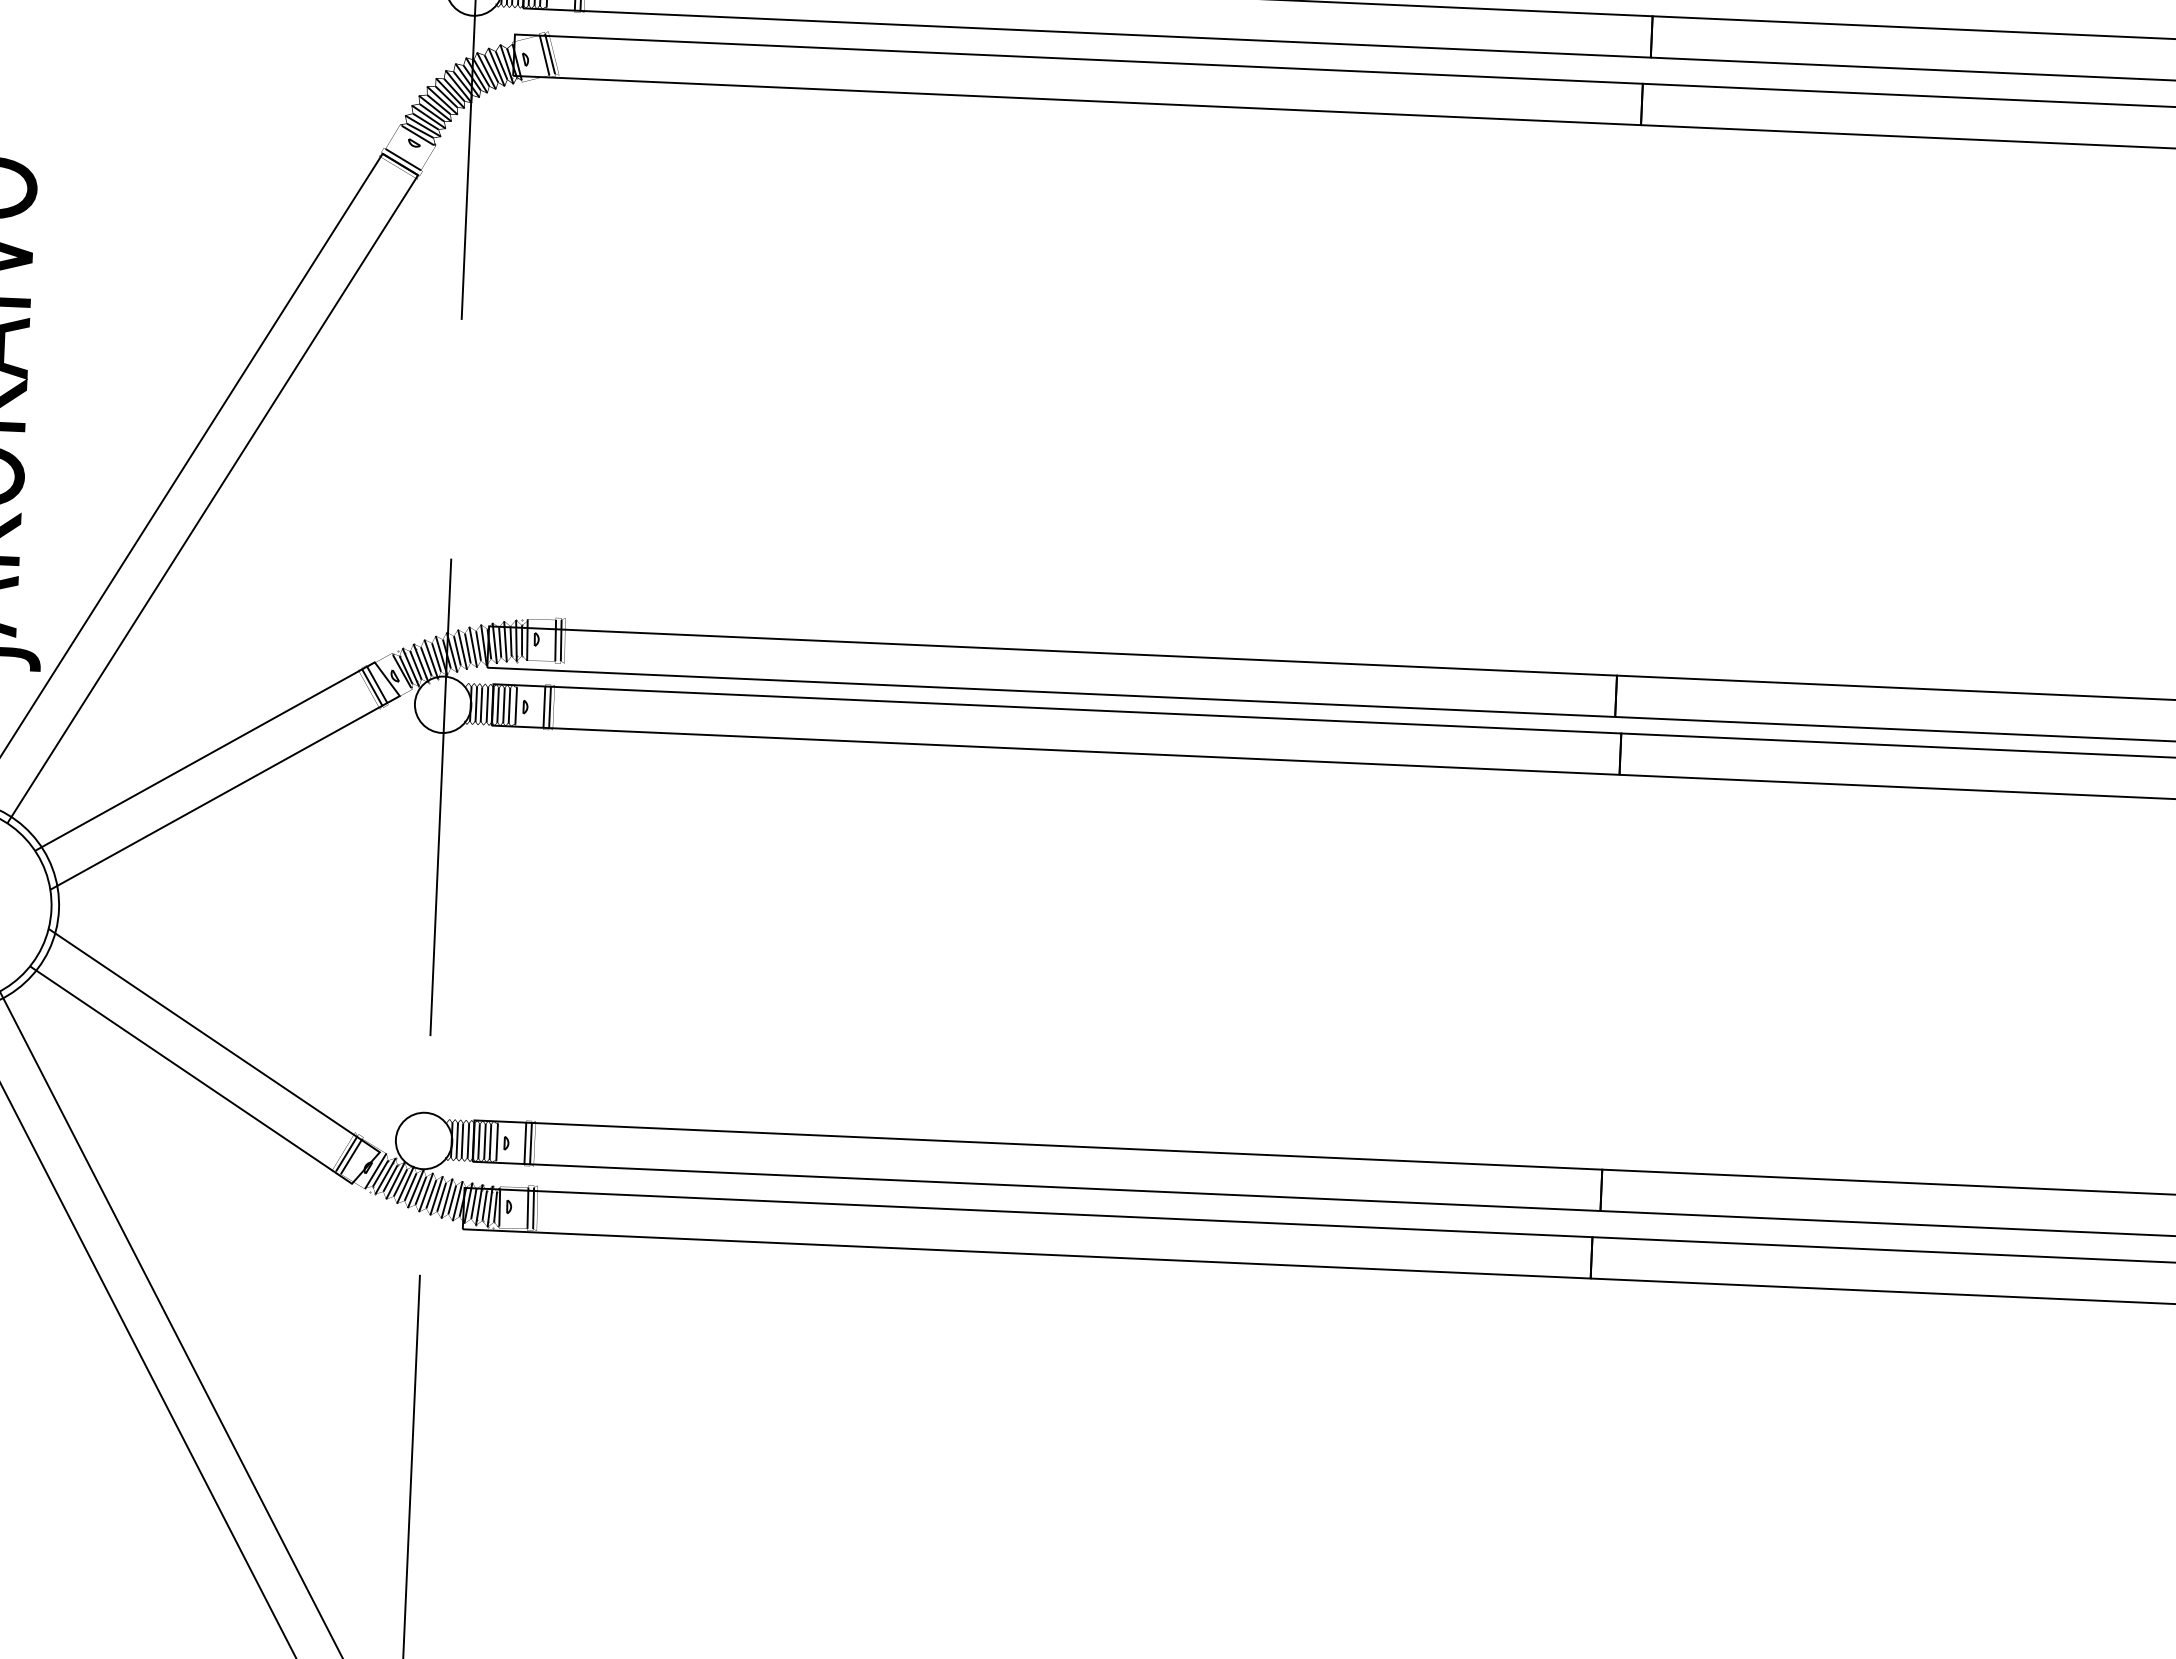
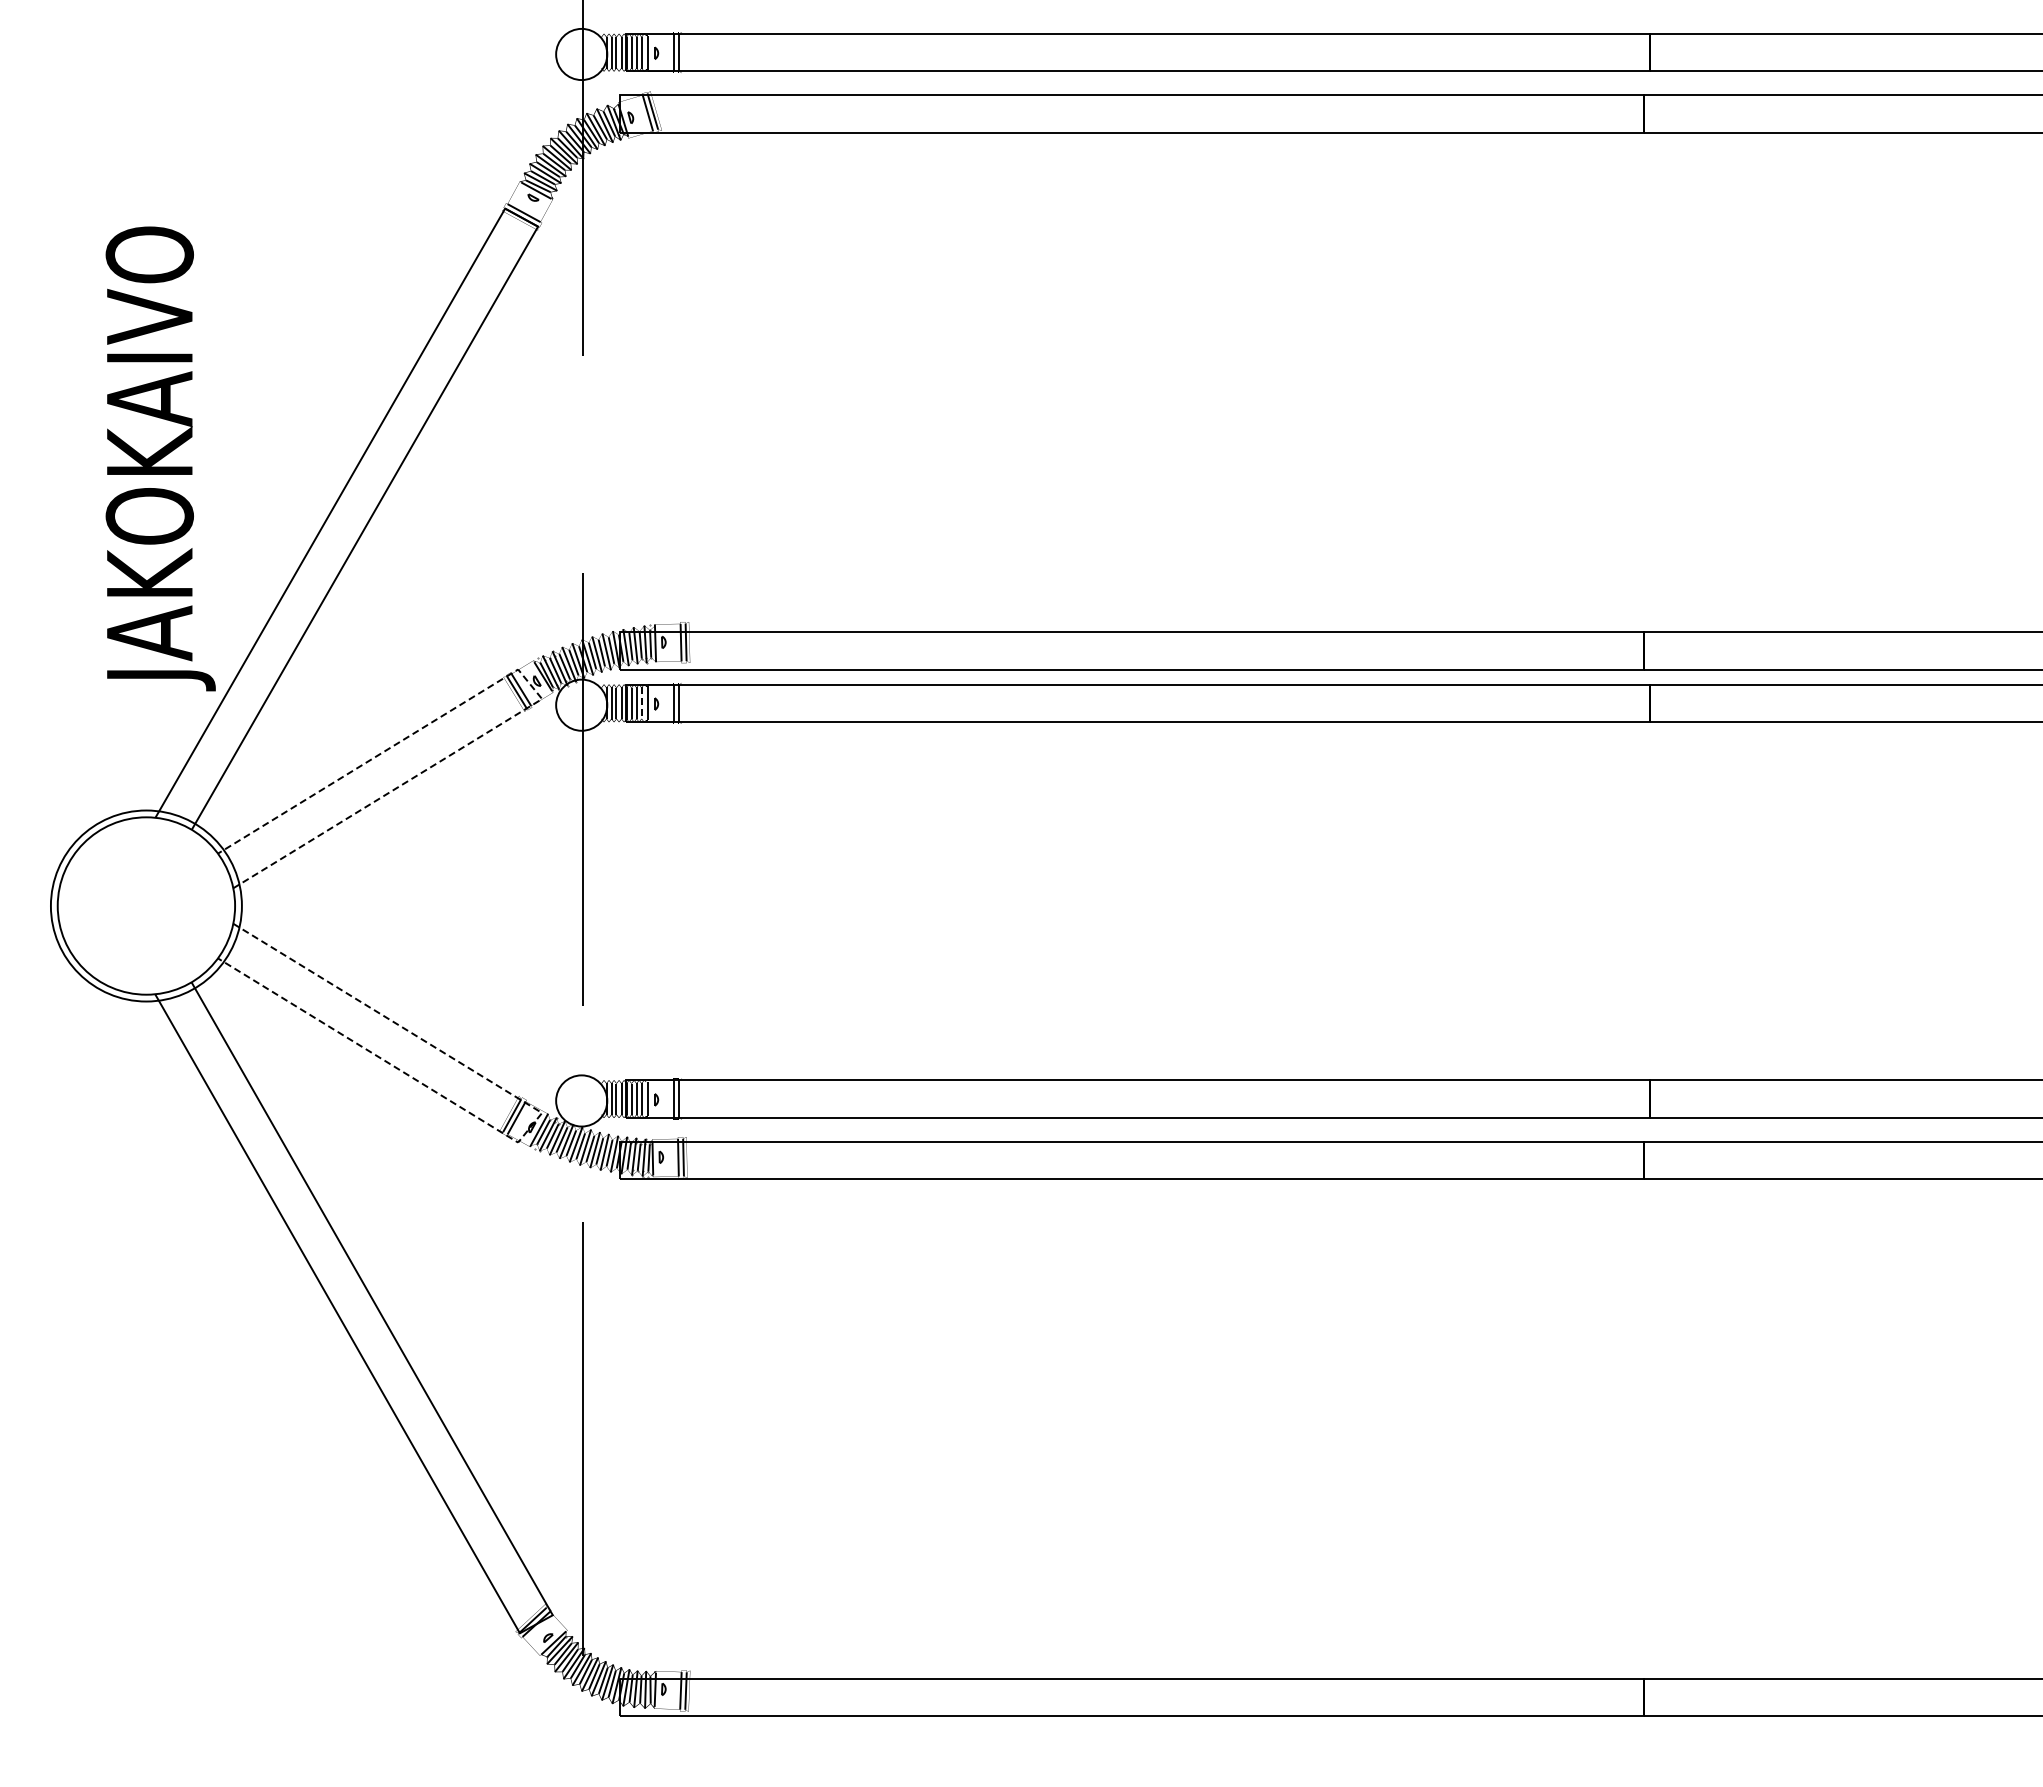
line: (389, 682) -> (532, 687), solid -> dashed
line: (509, 706) -> (641, 704), solid -> dashed
line: (368, 1164) -> (532, 1124), solid -> dashed

